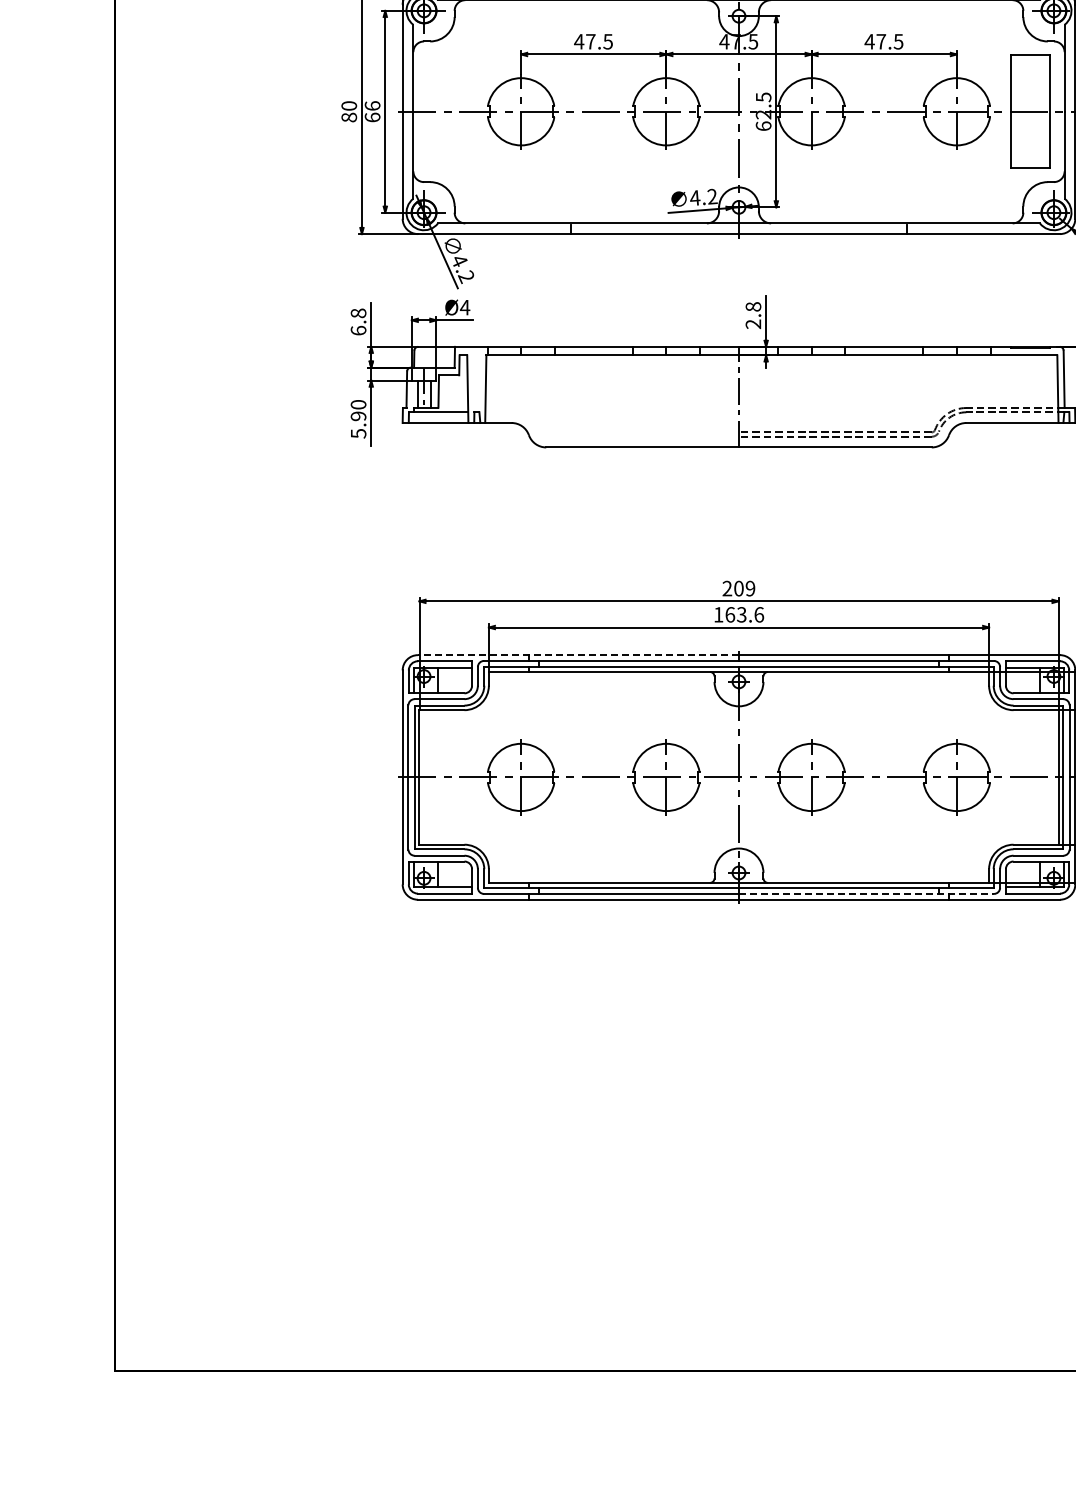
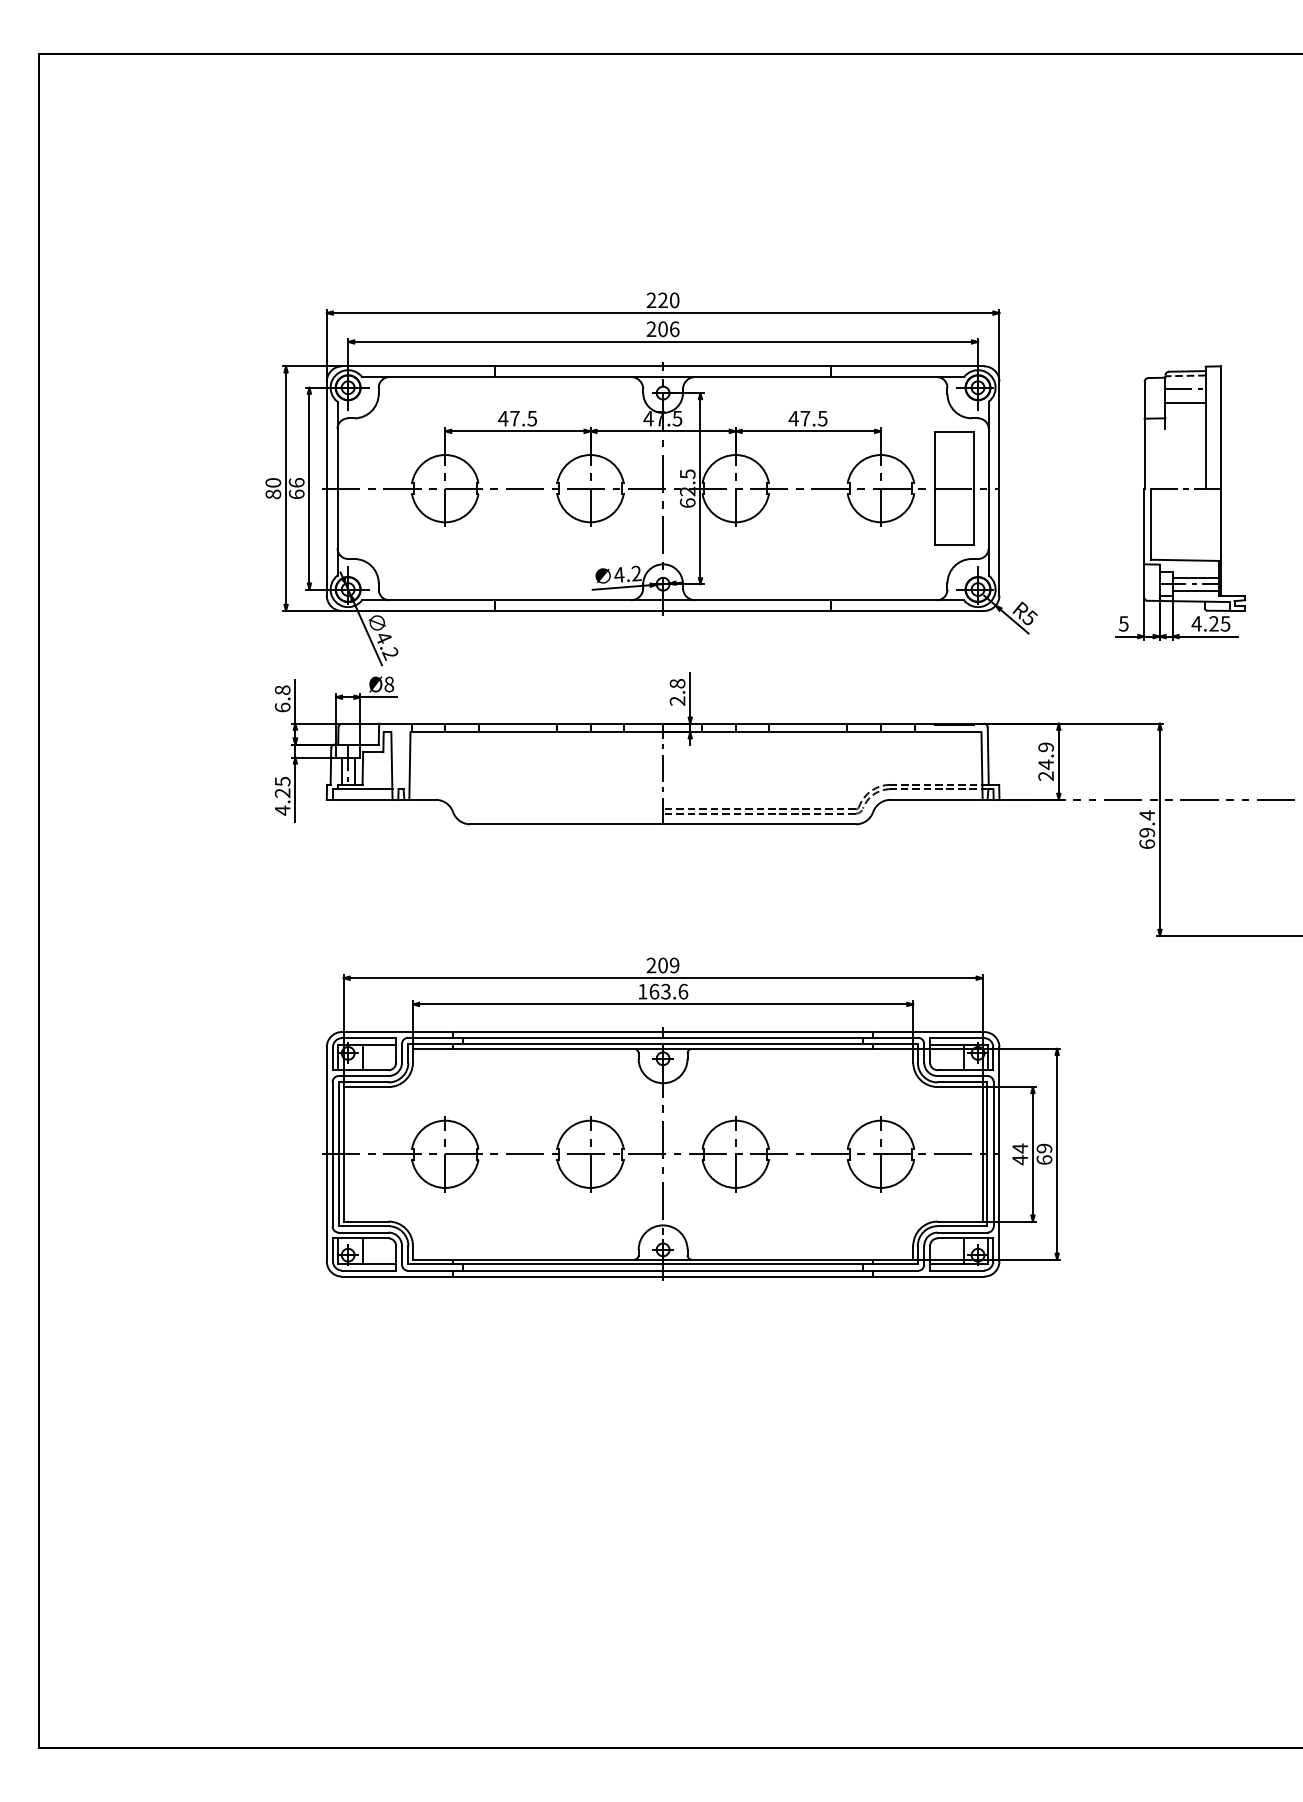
text: (465, 307) -> (389, 684), Ø4 -> Ø8
text: (358, 418) -> (282, 795), 5.90 -> 4.25
line: (578, 655) -> (502, 1032), dashed -> solid
line: (867, 893) -> (791, 1270), dashed -> solid

